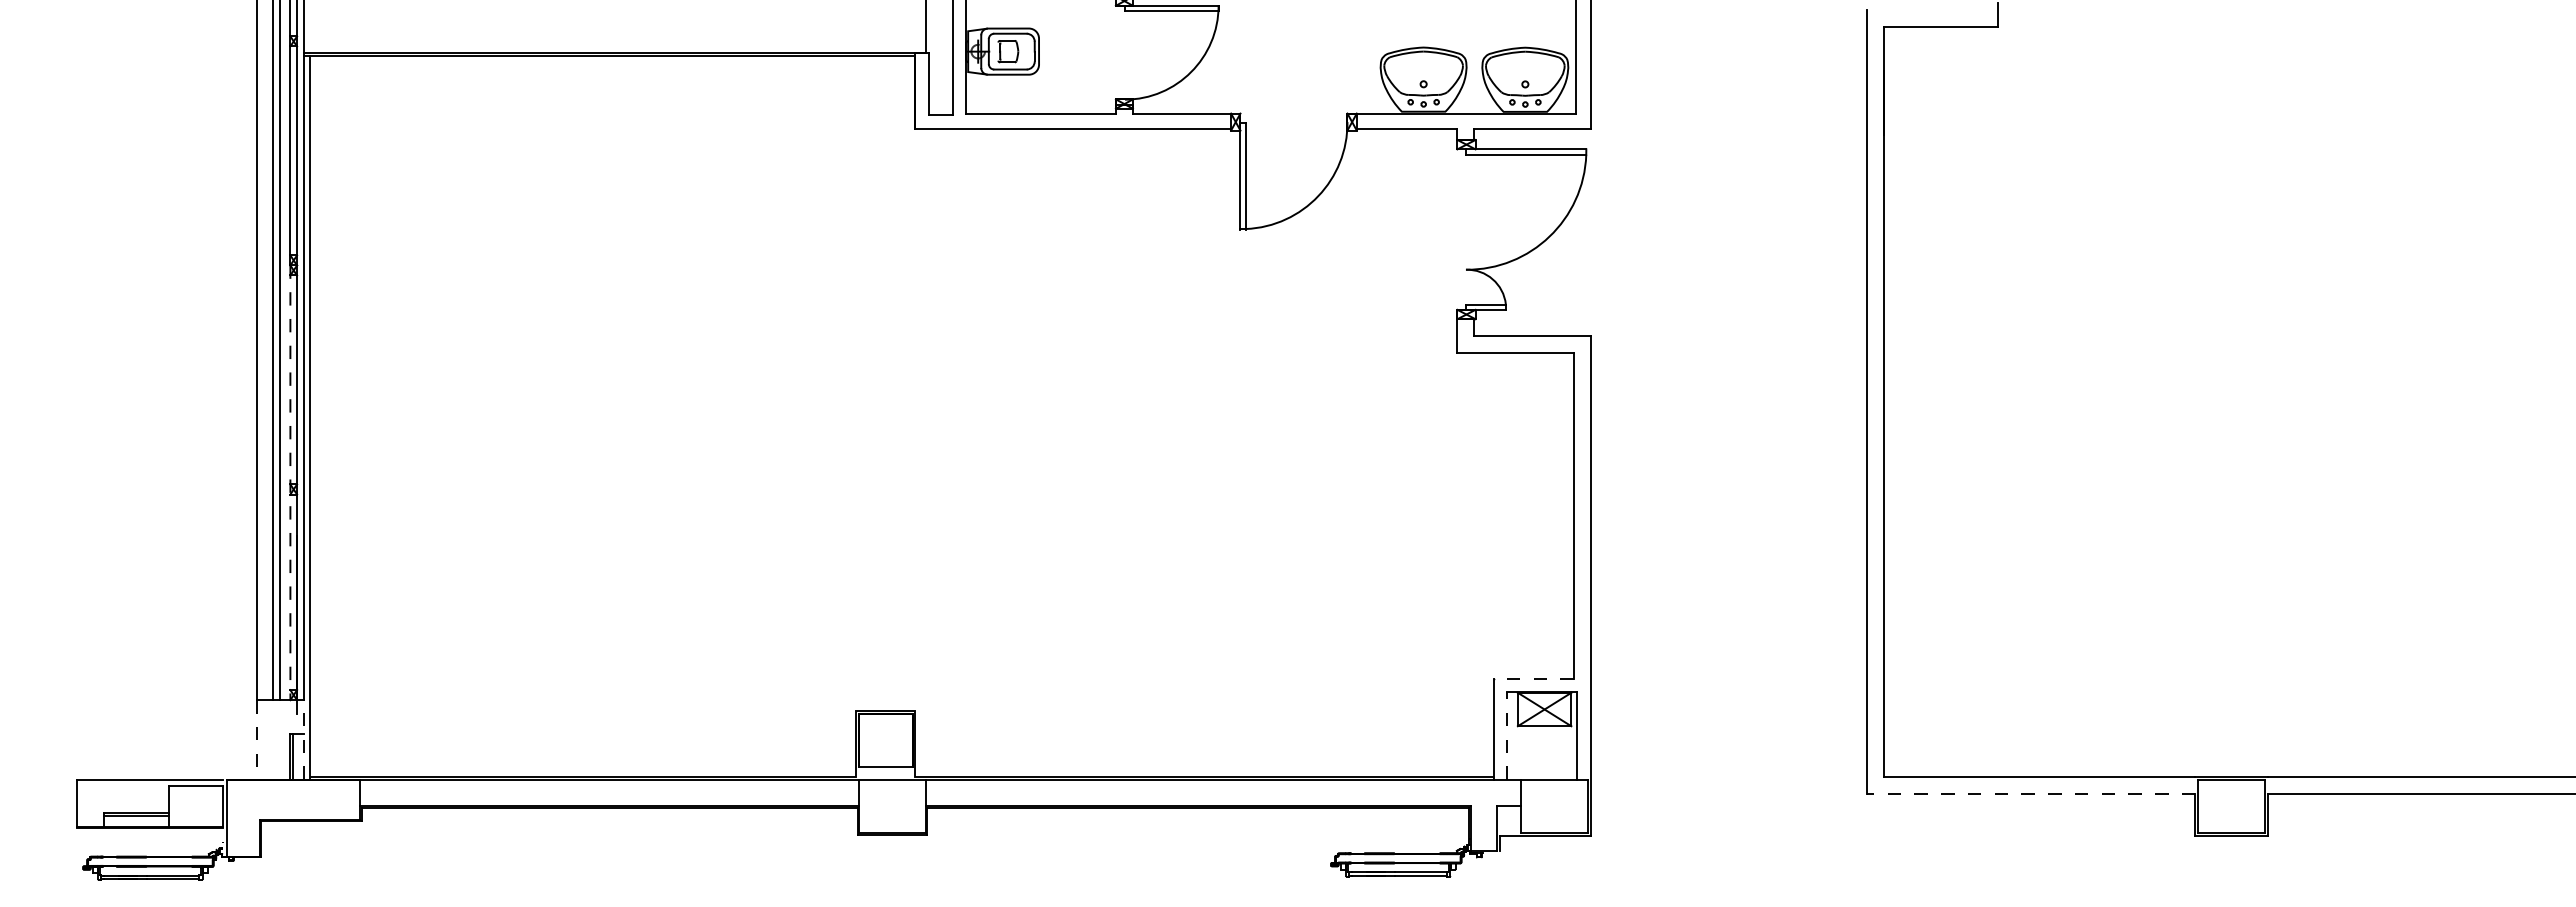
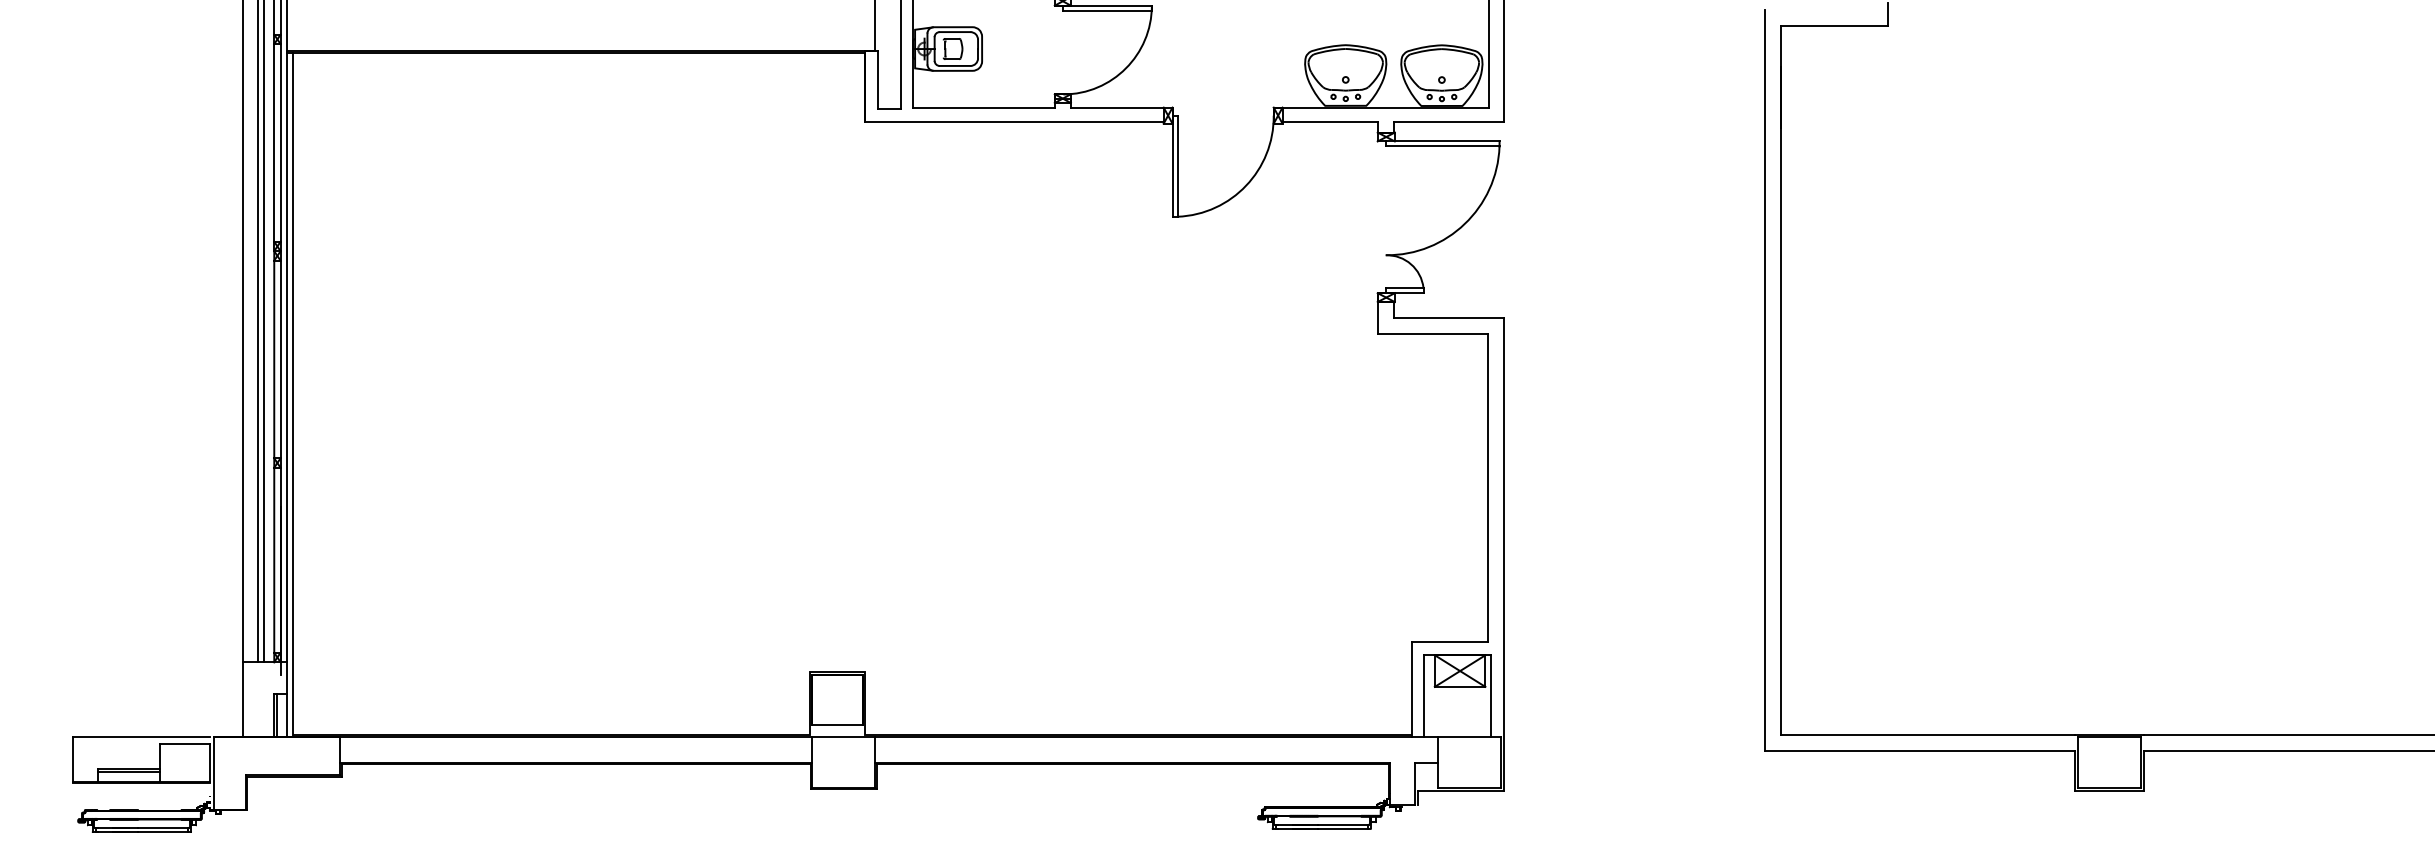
line: (290, 483) -> (274, 457), dashed -> solid
line: (1533, 678) -> (1449, 641), dashed -> solid
line: (1506, 735) -> (1424, 695), dashed -> solid
line: (256, 739) -> (242, 699), dashed -> solid
line: (303, 739) -> (286, 699), dashed -> solid
line: (2030, 794) -> (1919, 751), dashed -> solid

